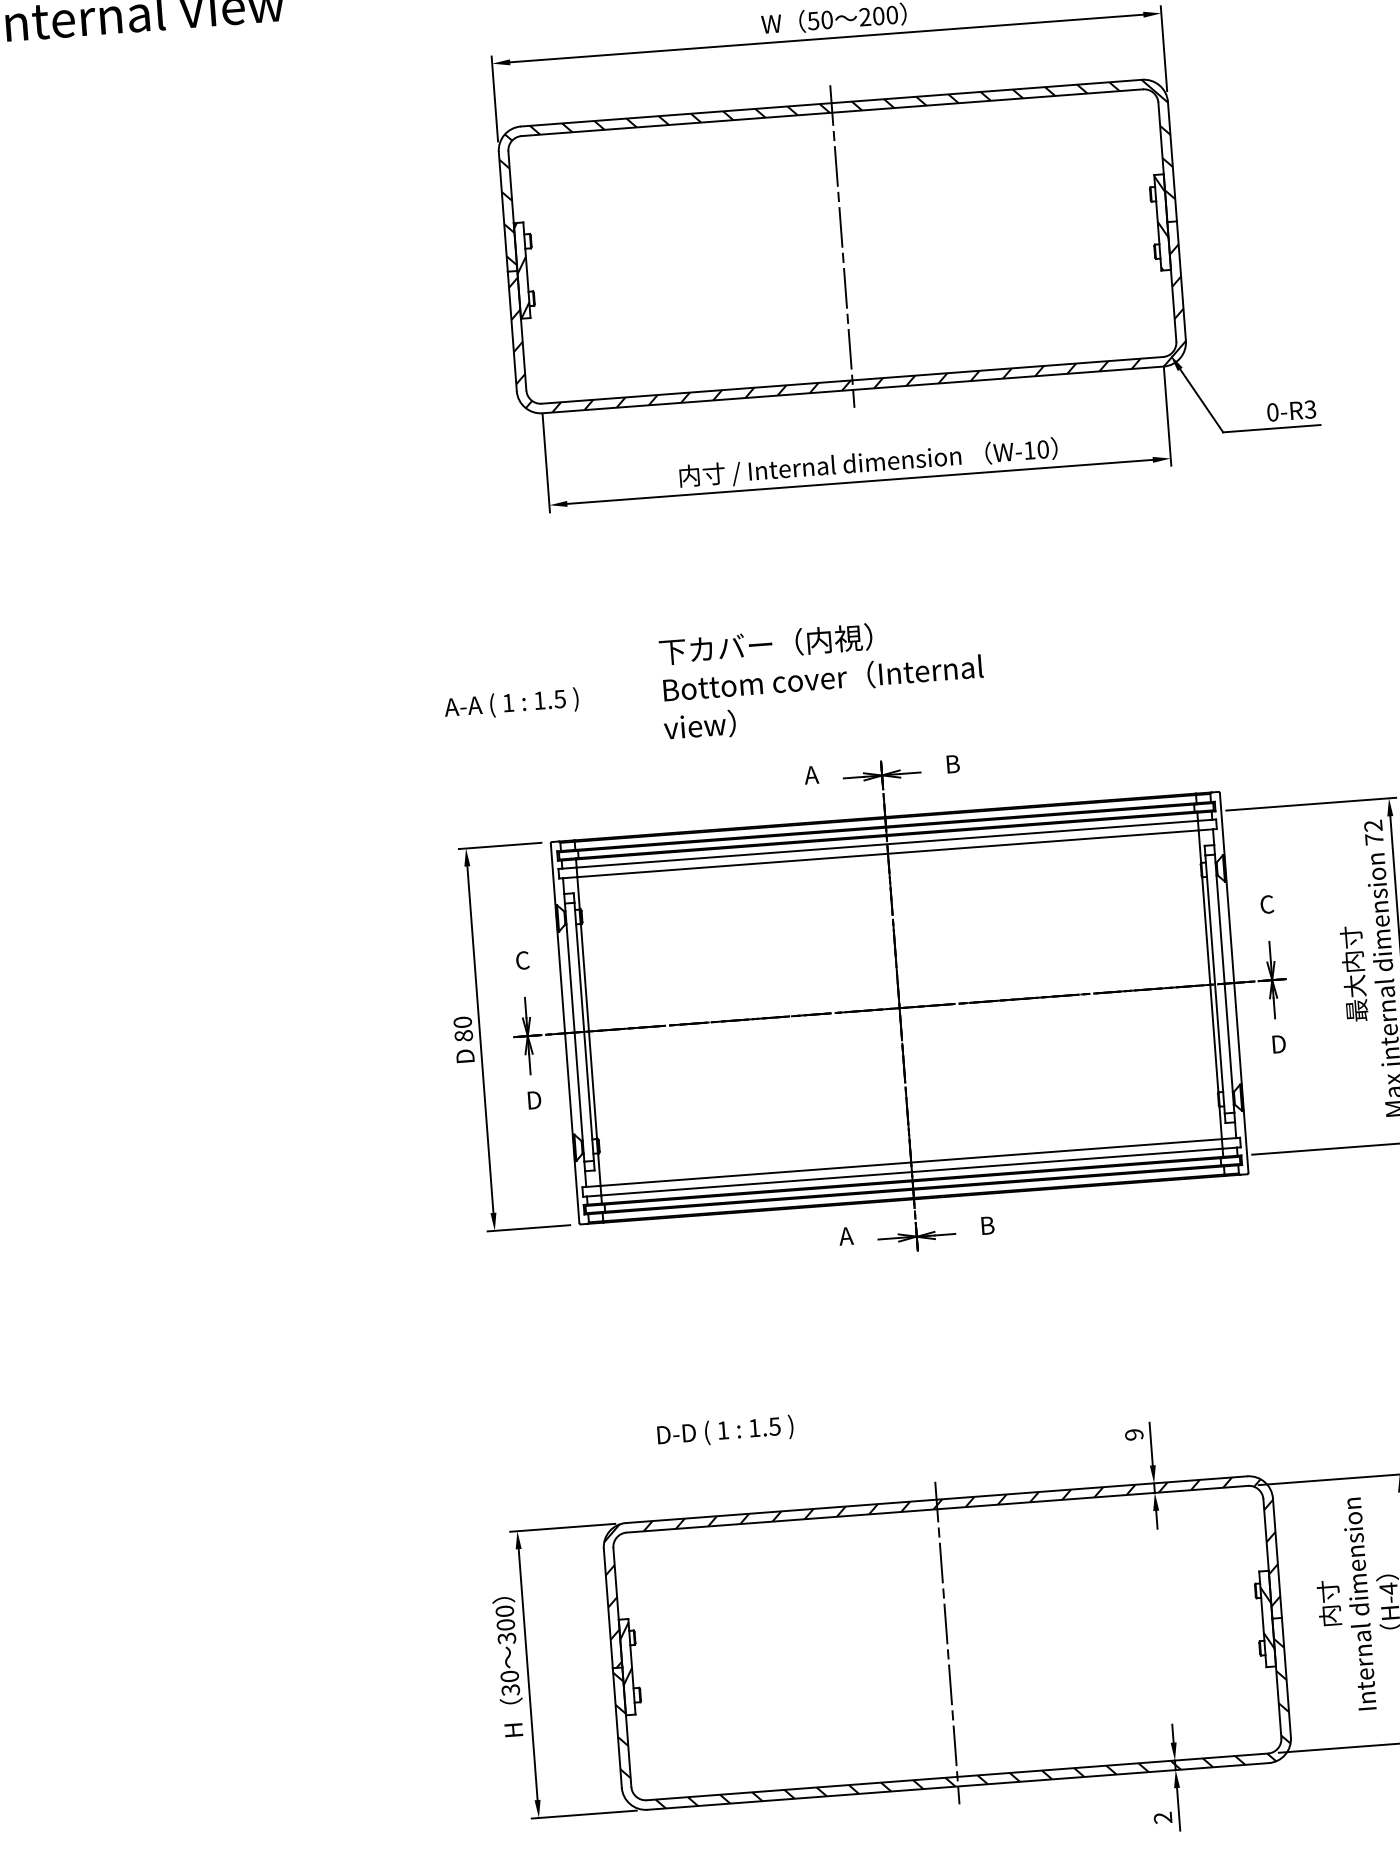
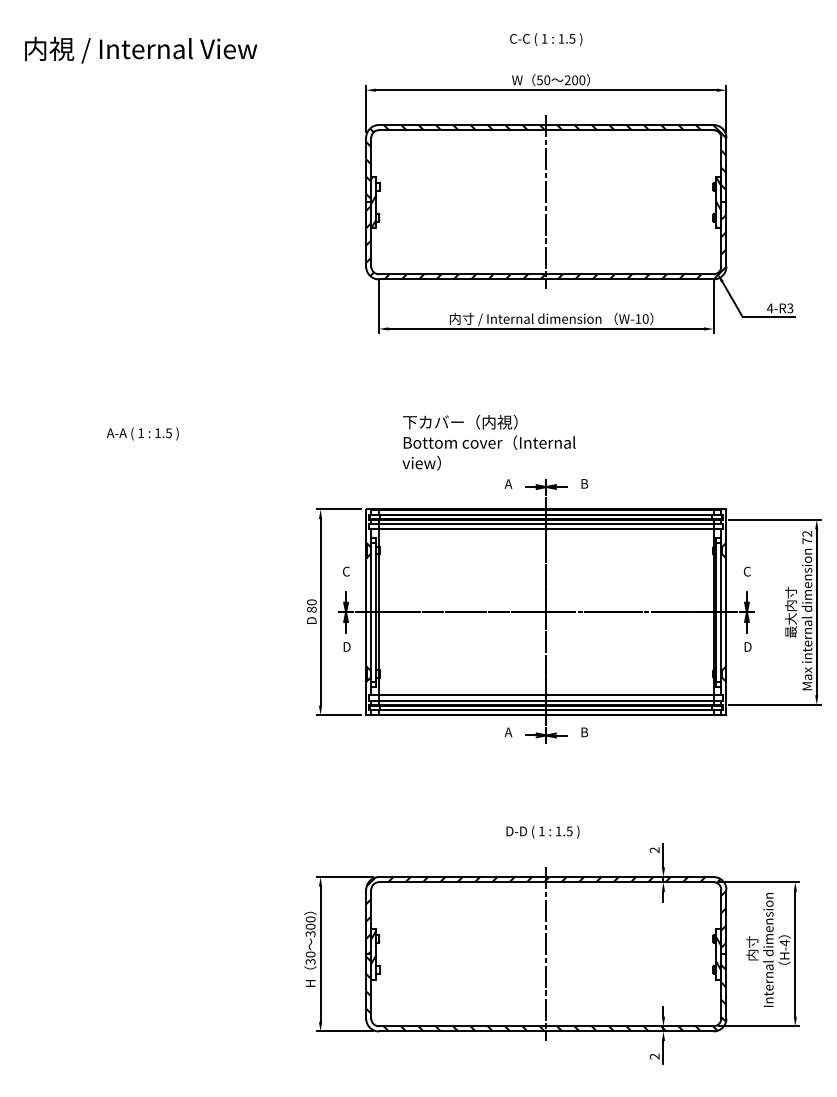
text: (1271, 412) -> (769, 308), 0-R3 -> 4-R3
text: (821, 678) -> (488, 442), moved
text: (511, 703) -> (142, 433), moved
text: (724, 1430) -> (542, 831), moved
text: (1133, 1435) -> (654, 850), 9 -> 2

